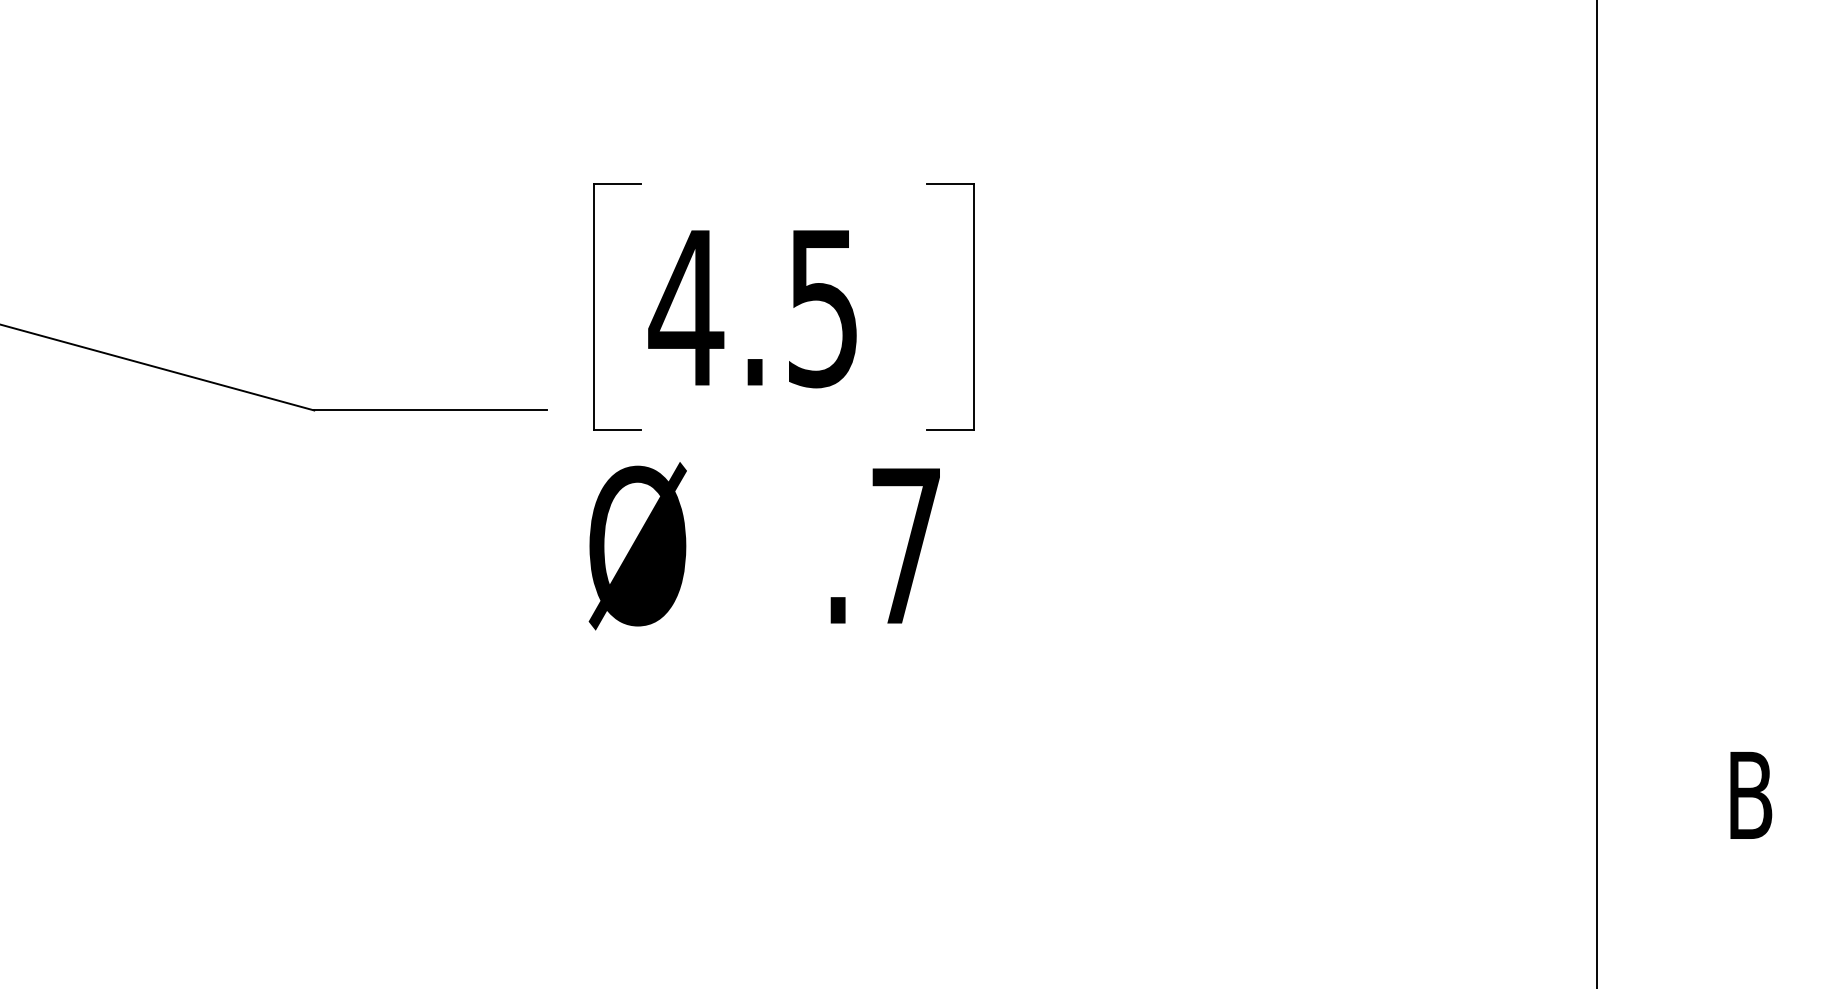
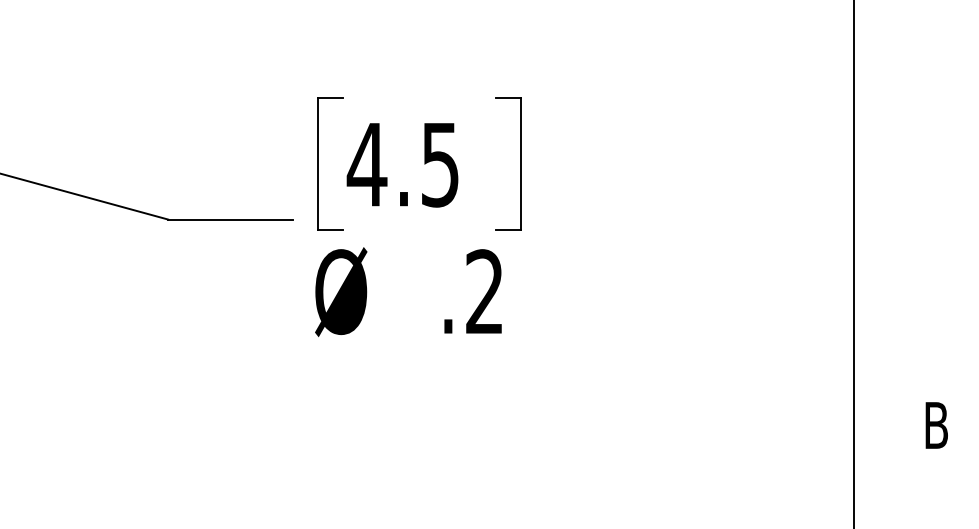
text: (905, 544) -> (484, 291), .7 -> .2

